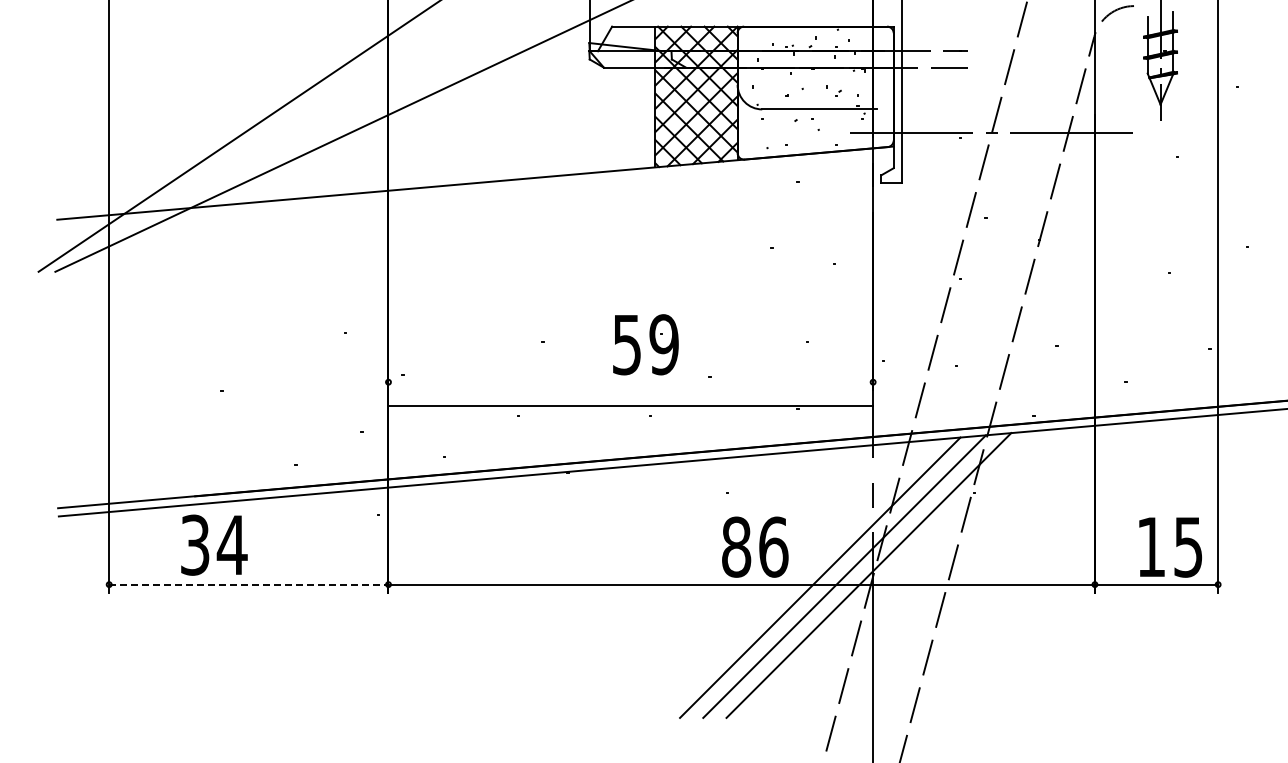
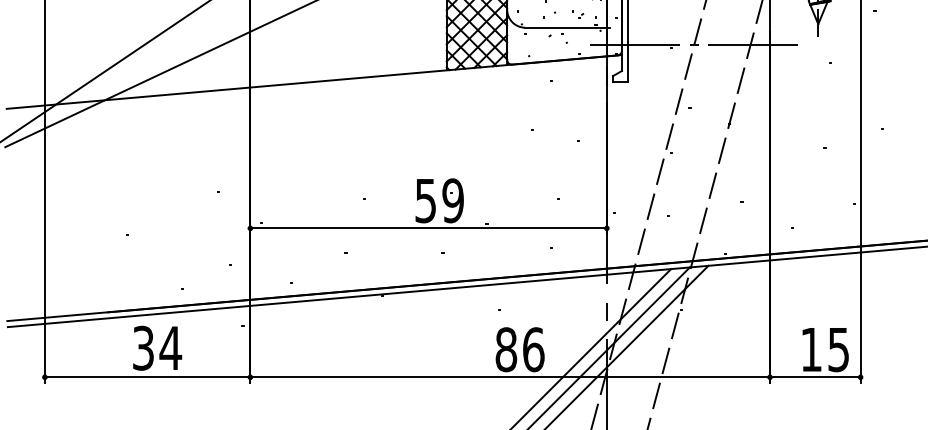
line: (630, 406) -> (428, 228), moved
text: (214, 544) -> (157, 347), moved
line: (248, 584) -> (147, 377), dashed -> solid

